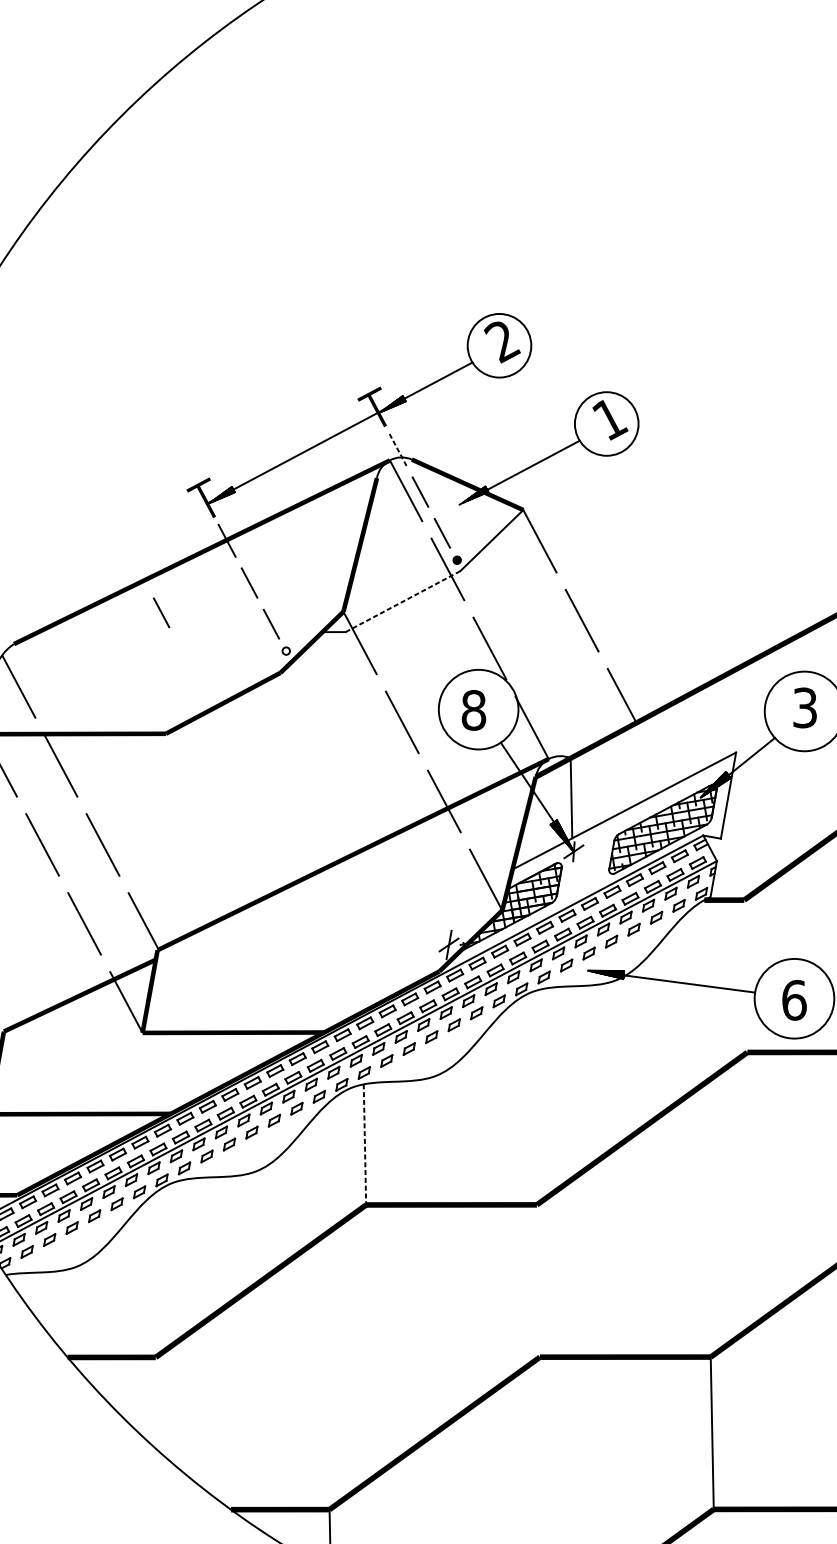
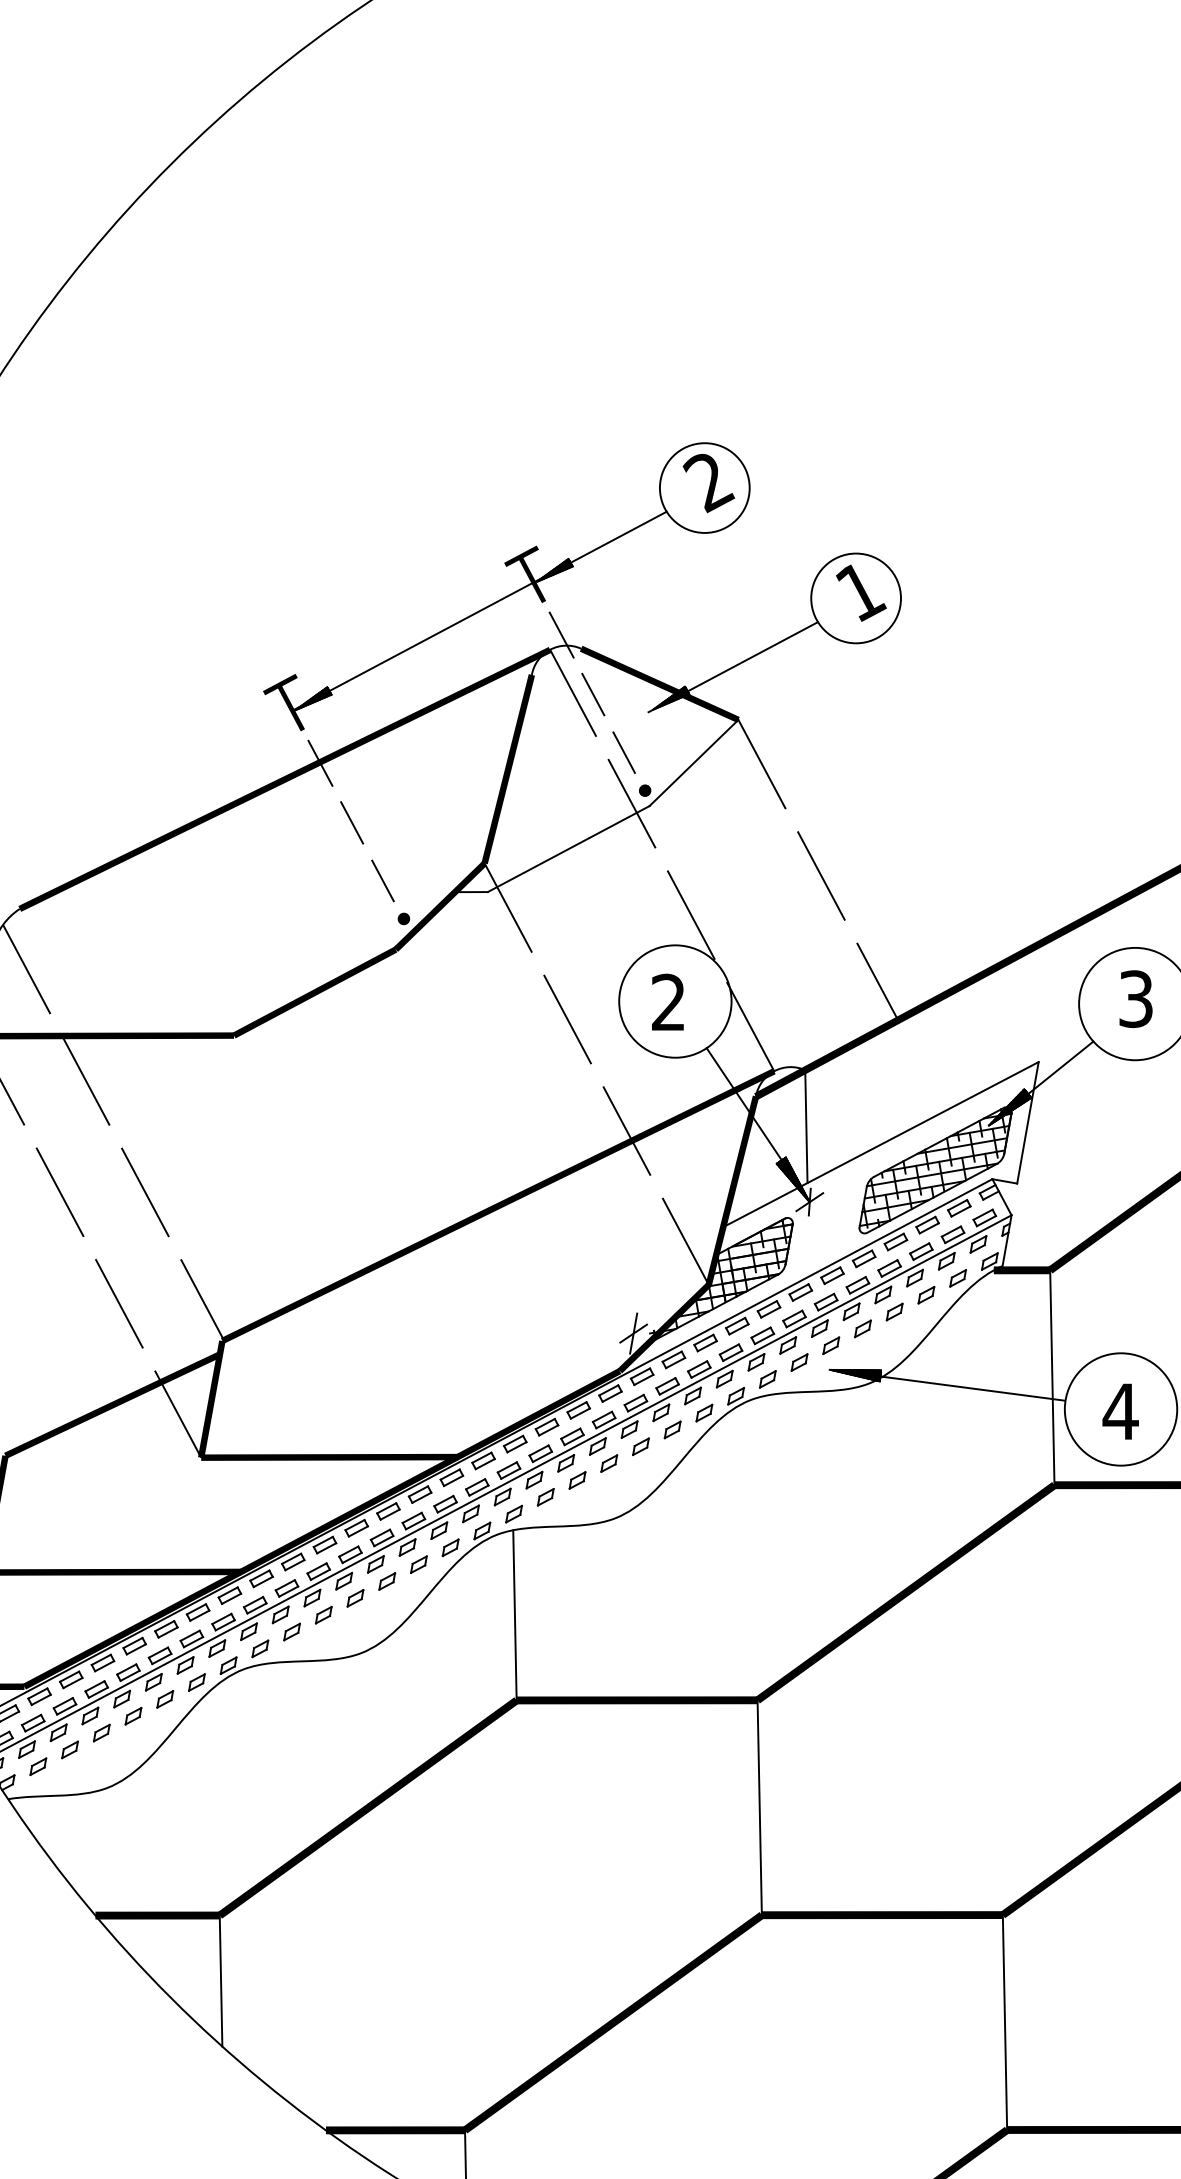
line: (397, 450) -> (561, 635), dashed -> solid
line: (402, 601) -> (568, 849), dashed -> solid
line: (161, 612) -> (227, 864), removed
hatch: (285, 650) -> (403, 918), added
text: (473, 710) -> (668, 1002), 8 -> 2
line: (745, 976) -> (1052, 1377), added
text: (794, 1000) -> (1120, 1411), 6 -> 4
line: (364, 1144) -> (514, 1615), dashed -> solid
line: (538, 1280) -> (759, 1807), added
line: (156, 1403) -> (220, 1980), added

